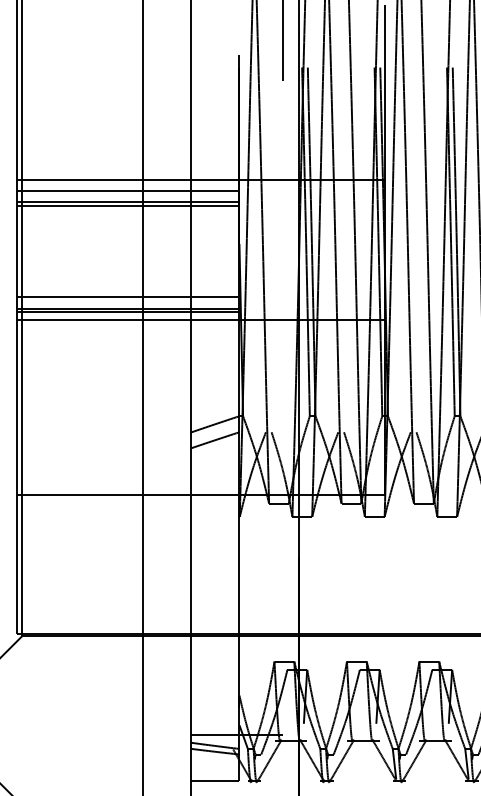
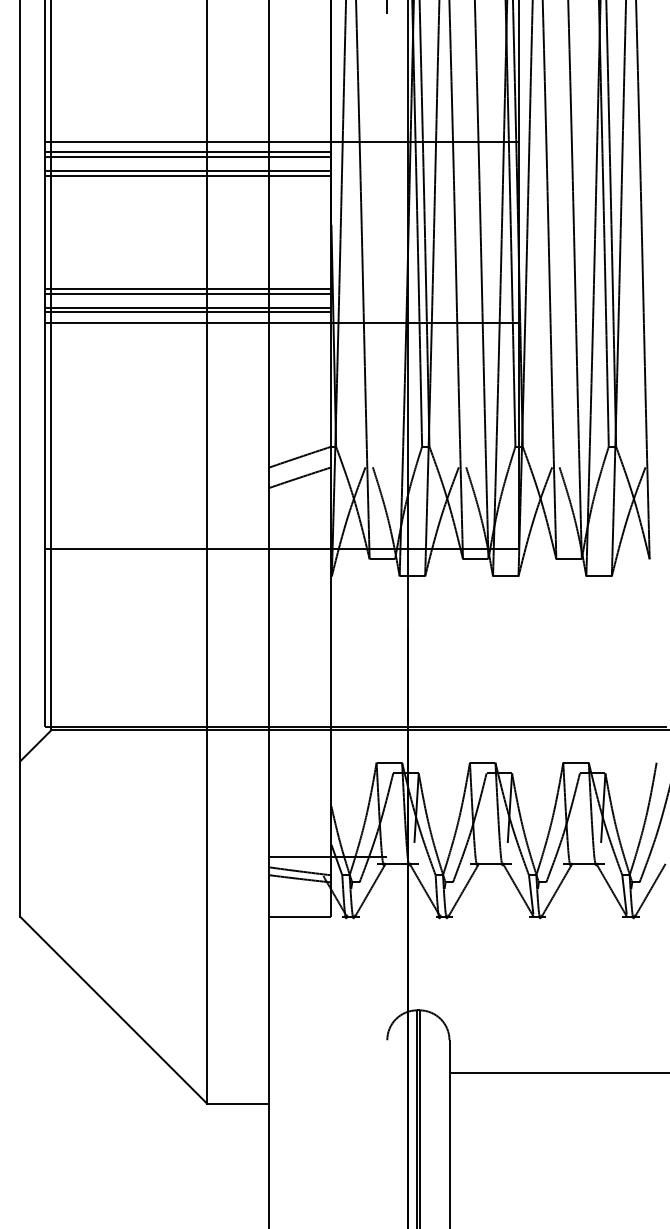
line: (128, 187) -> (188, 152), added
line: (128, 294) -> (188, 289), added

